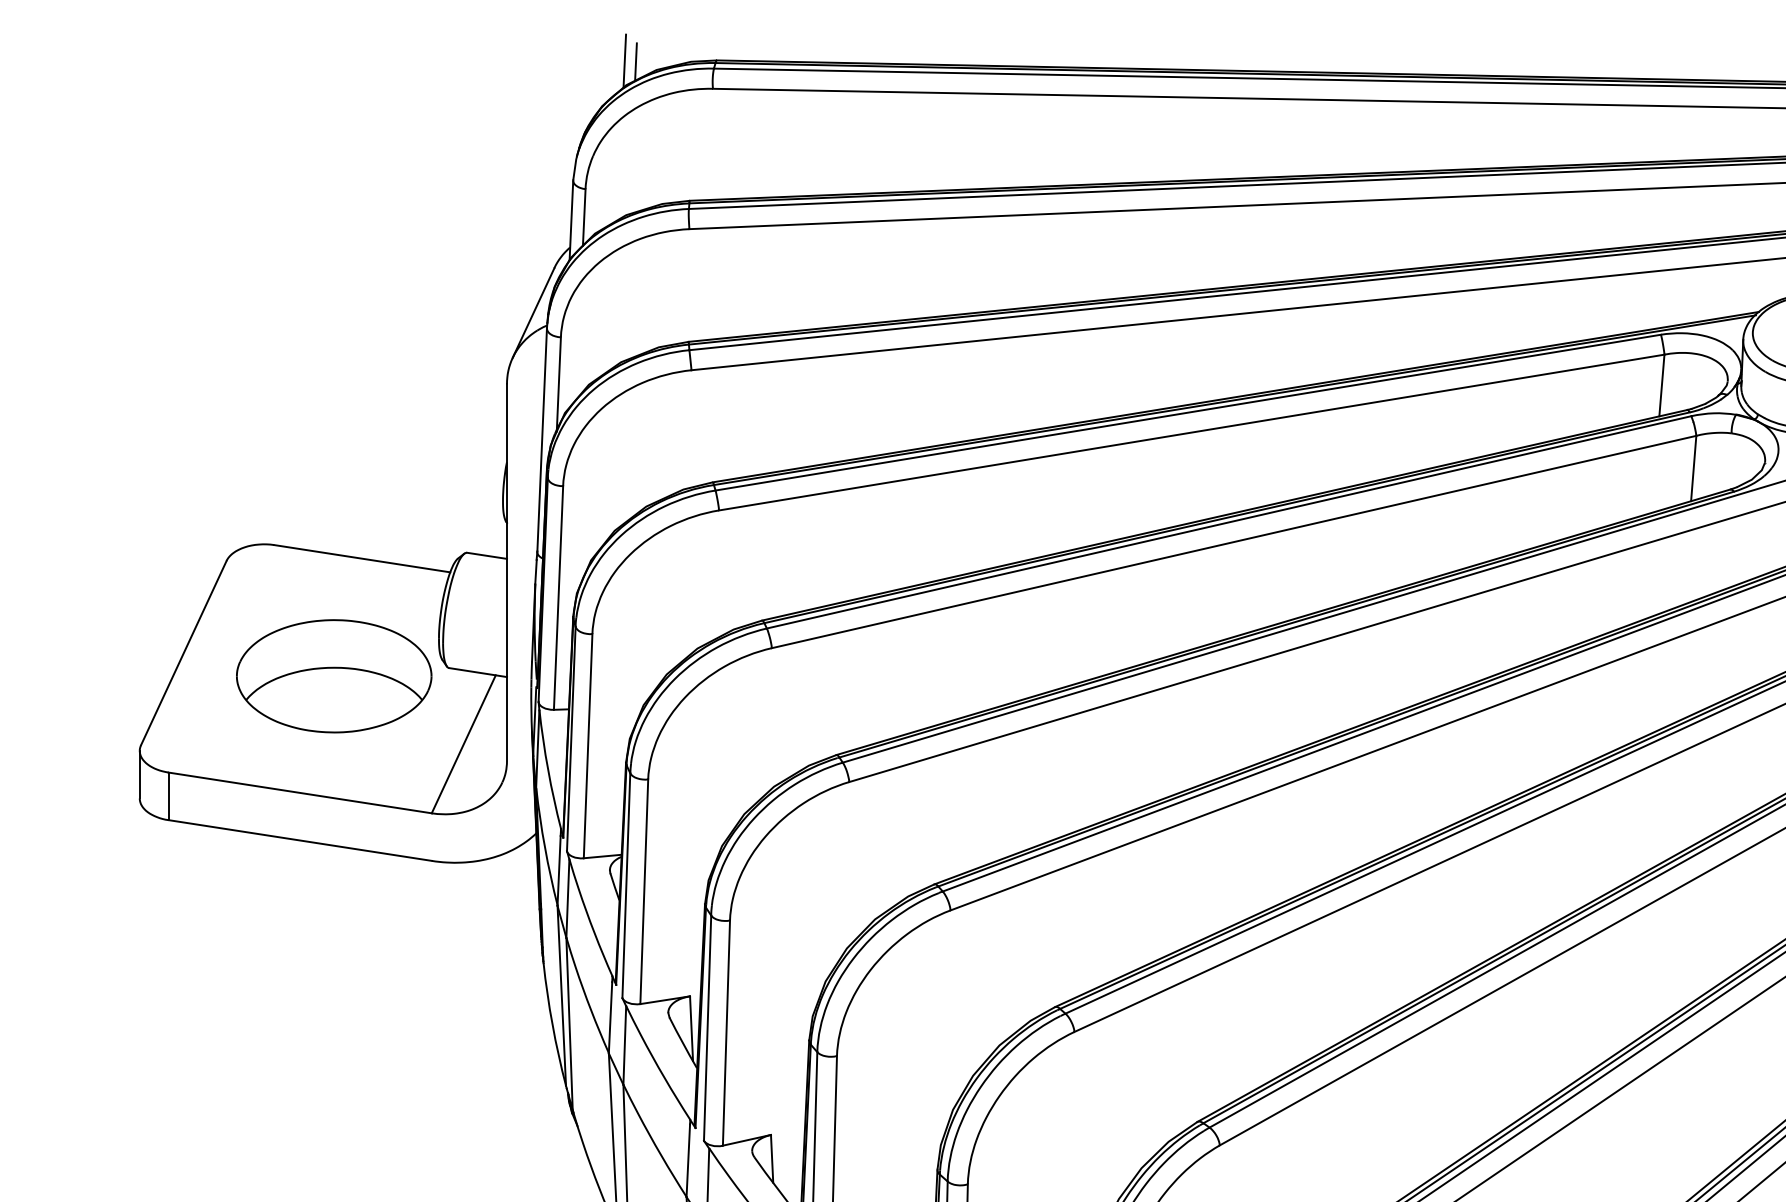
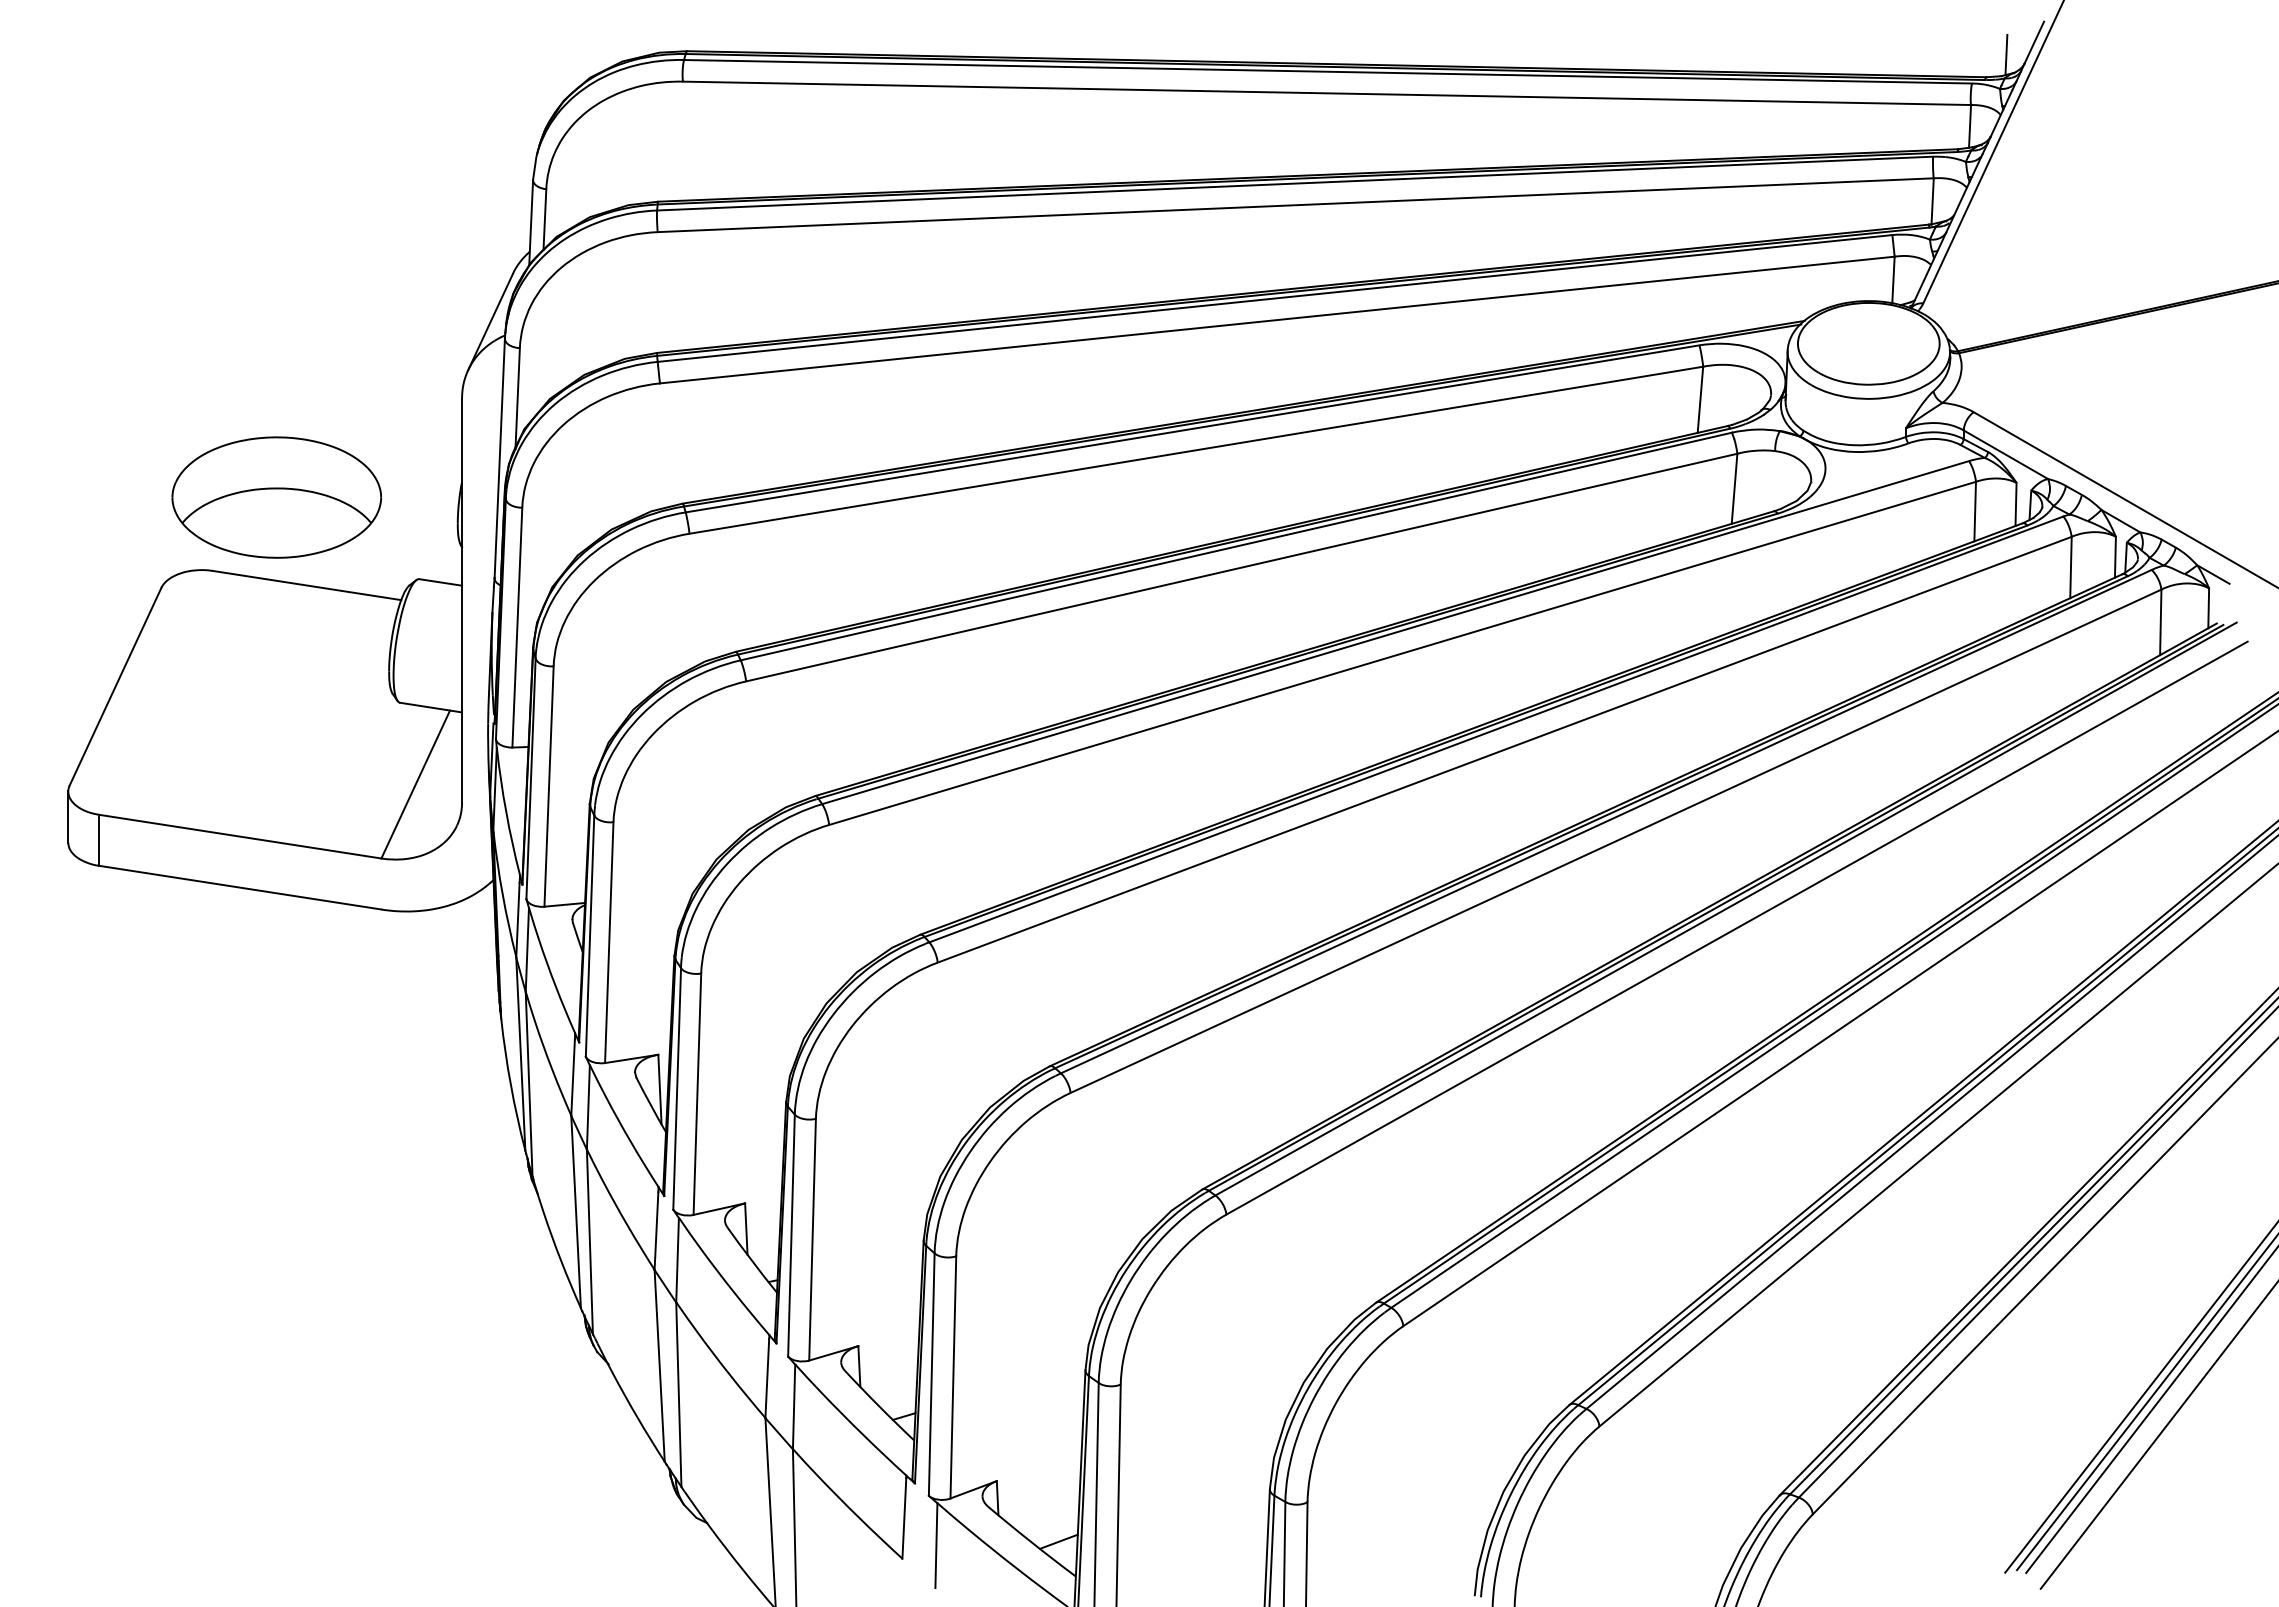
line: (624, 60) -> (588, 51), removed
line: (636, 61) -> (600, 52), removed
part: (333, 676) -> (276, 497), moved

